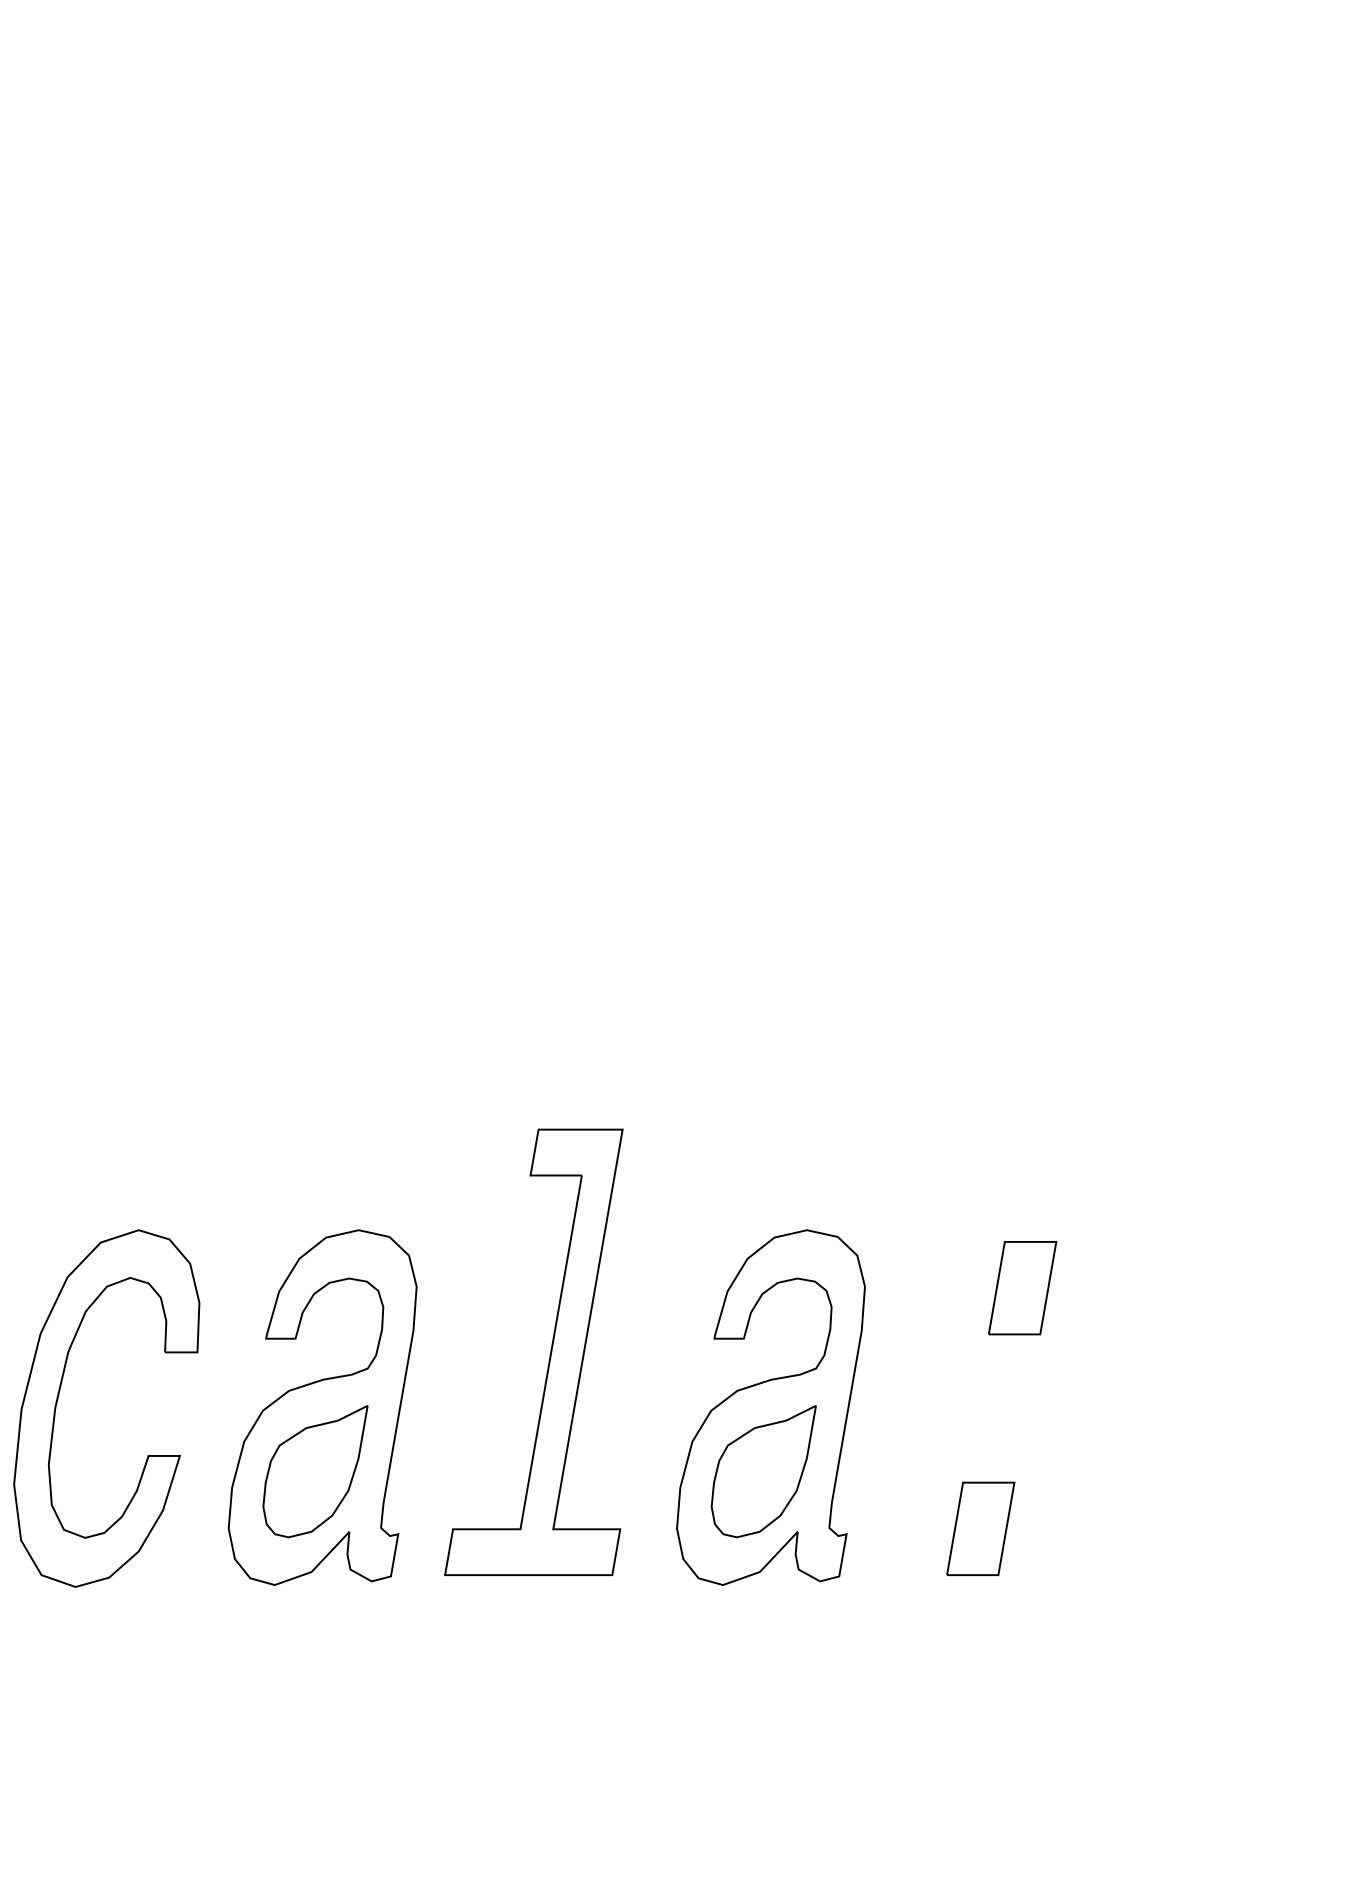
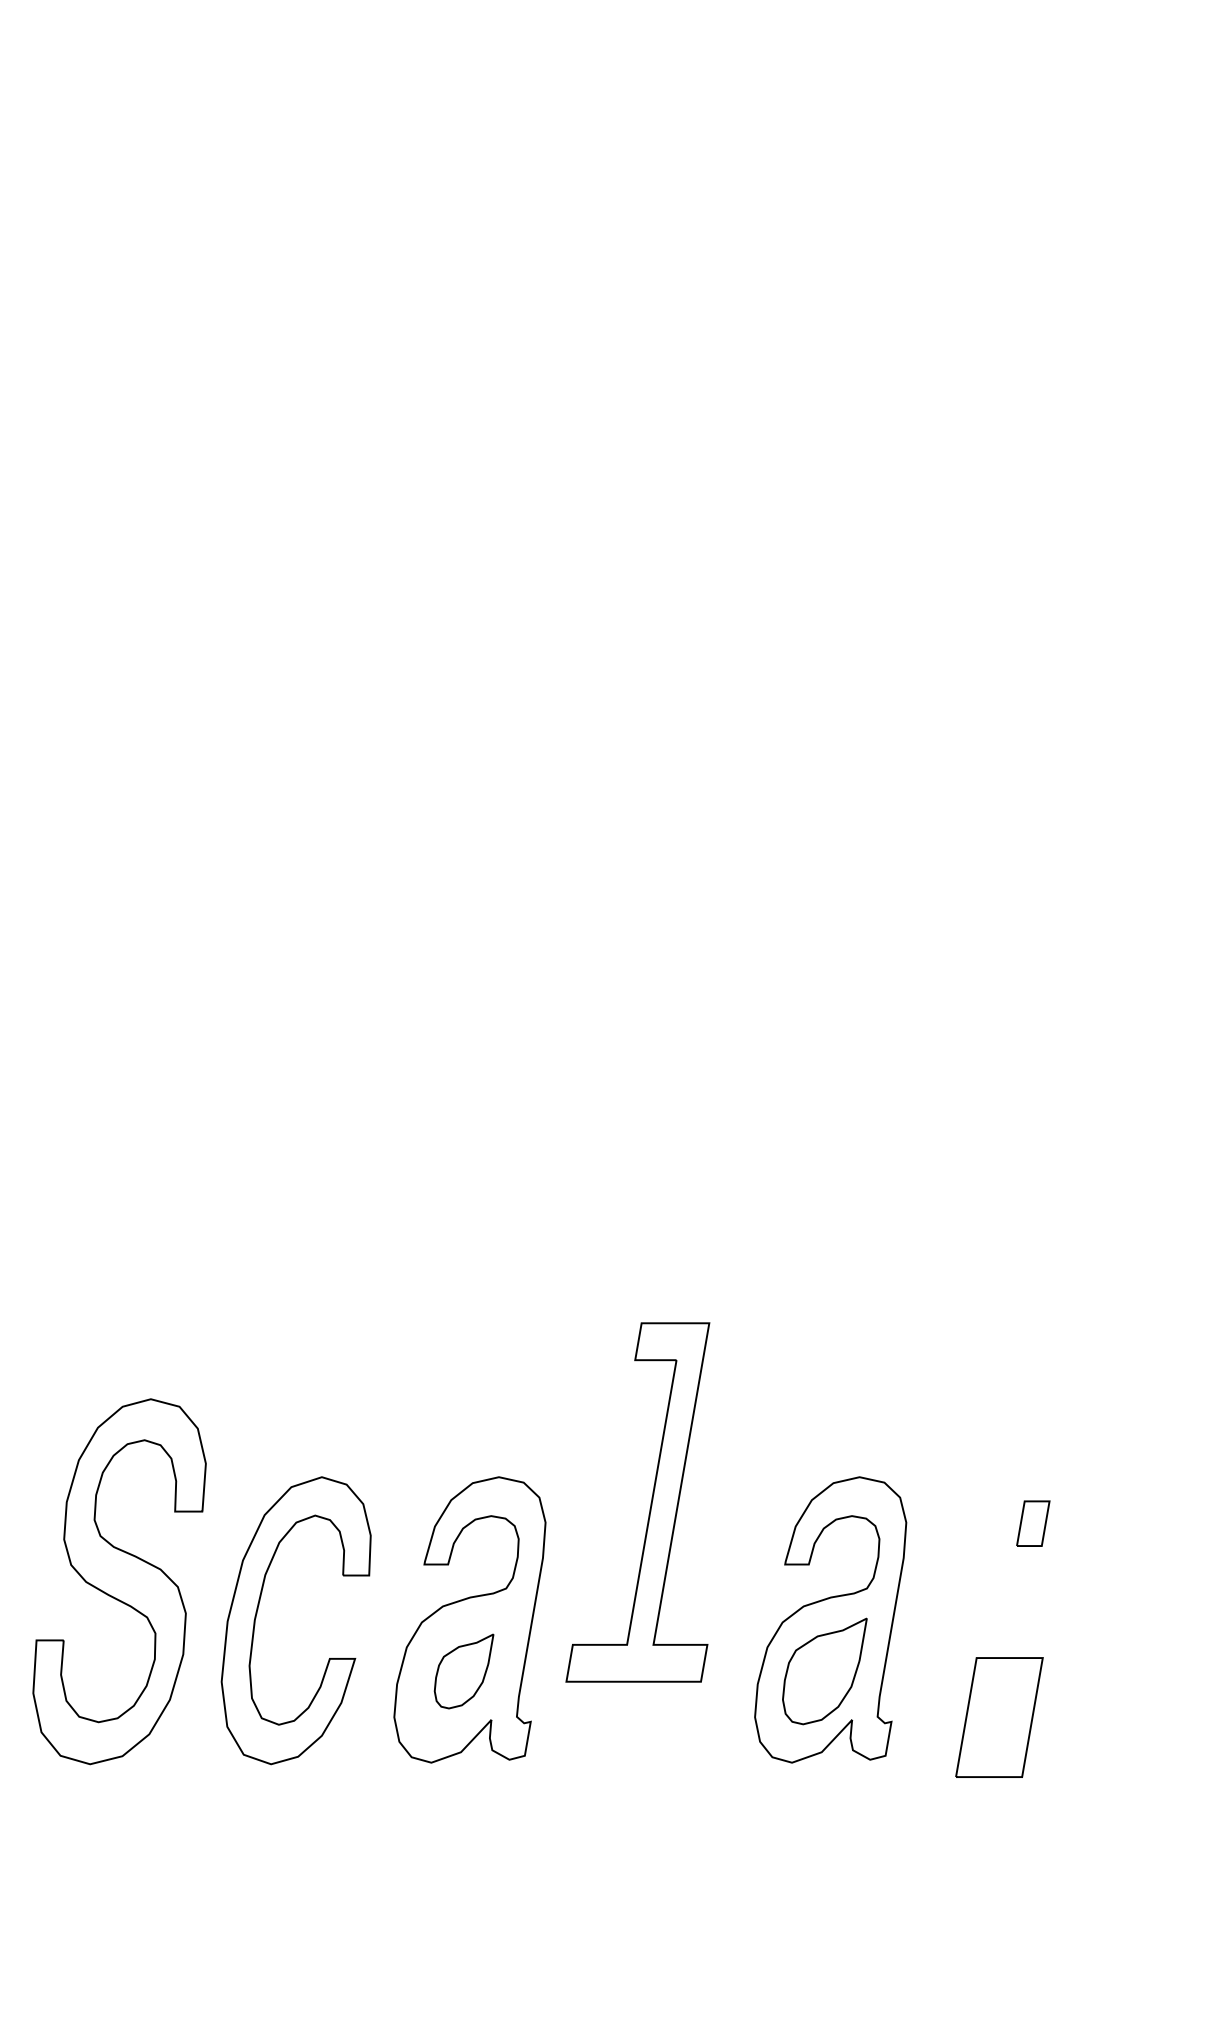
part: (1023, 1287) -> (1033, 1523), size x0.6
part: (549, 1352) -> (650, 1502), moved
part: (314, 1471) -> (463, 1671), size x0.7
part: (980, 1528) -> (999, 1717), size x1.6

